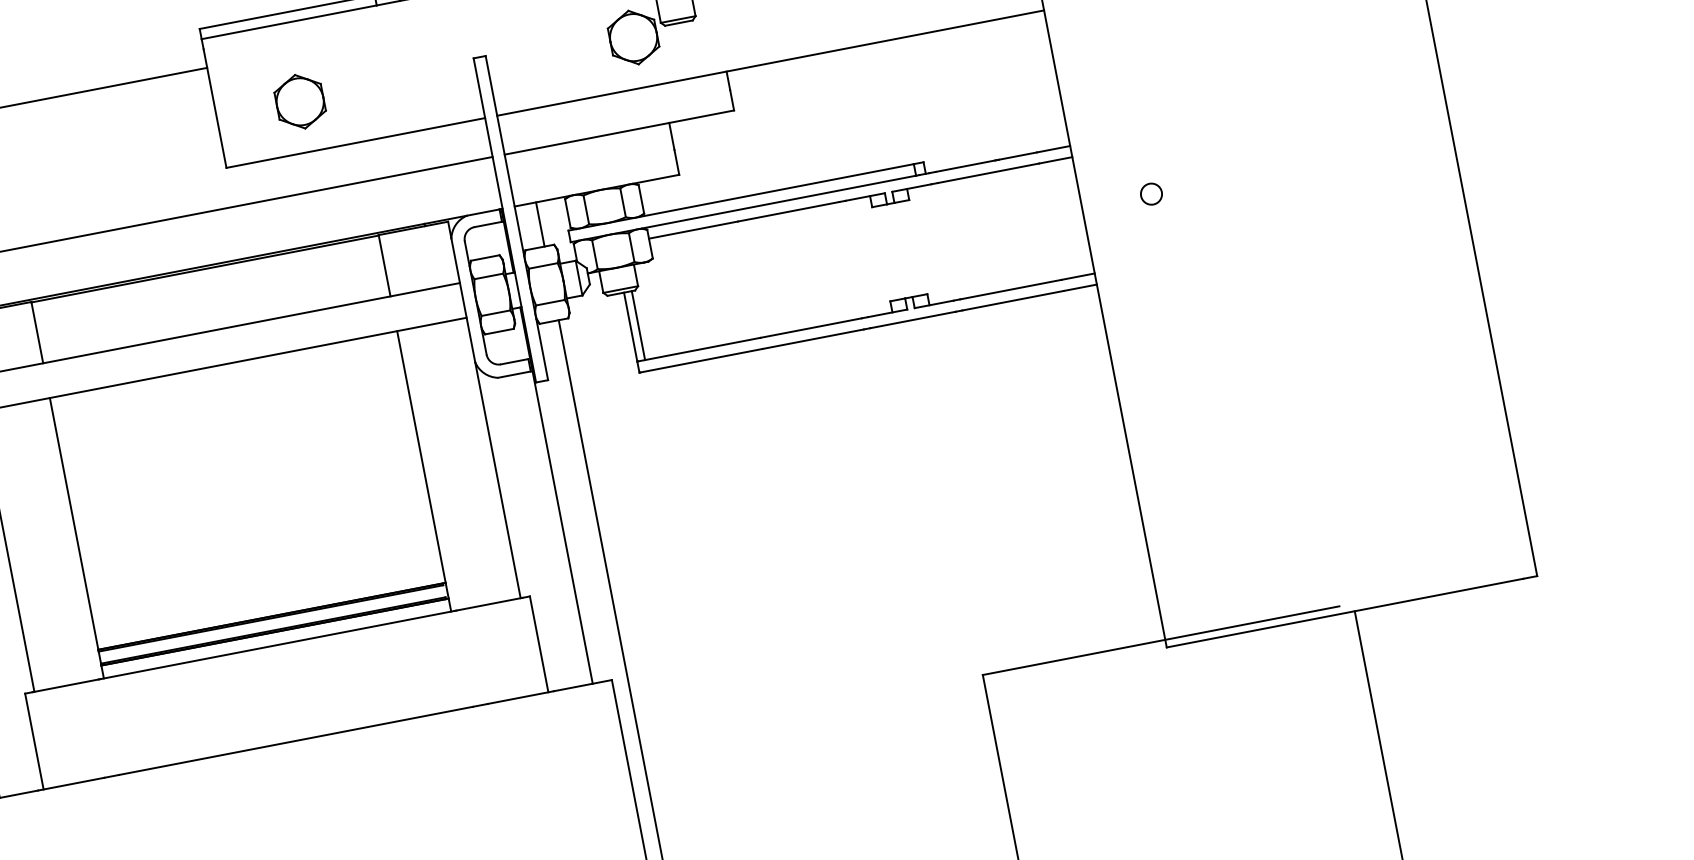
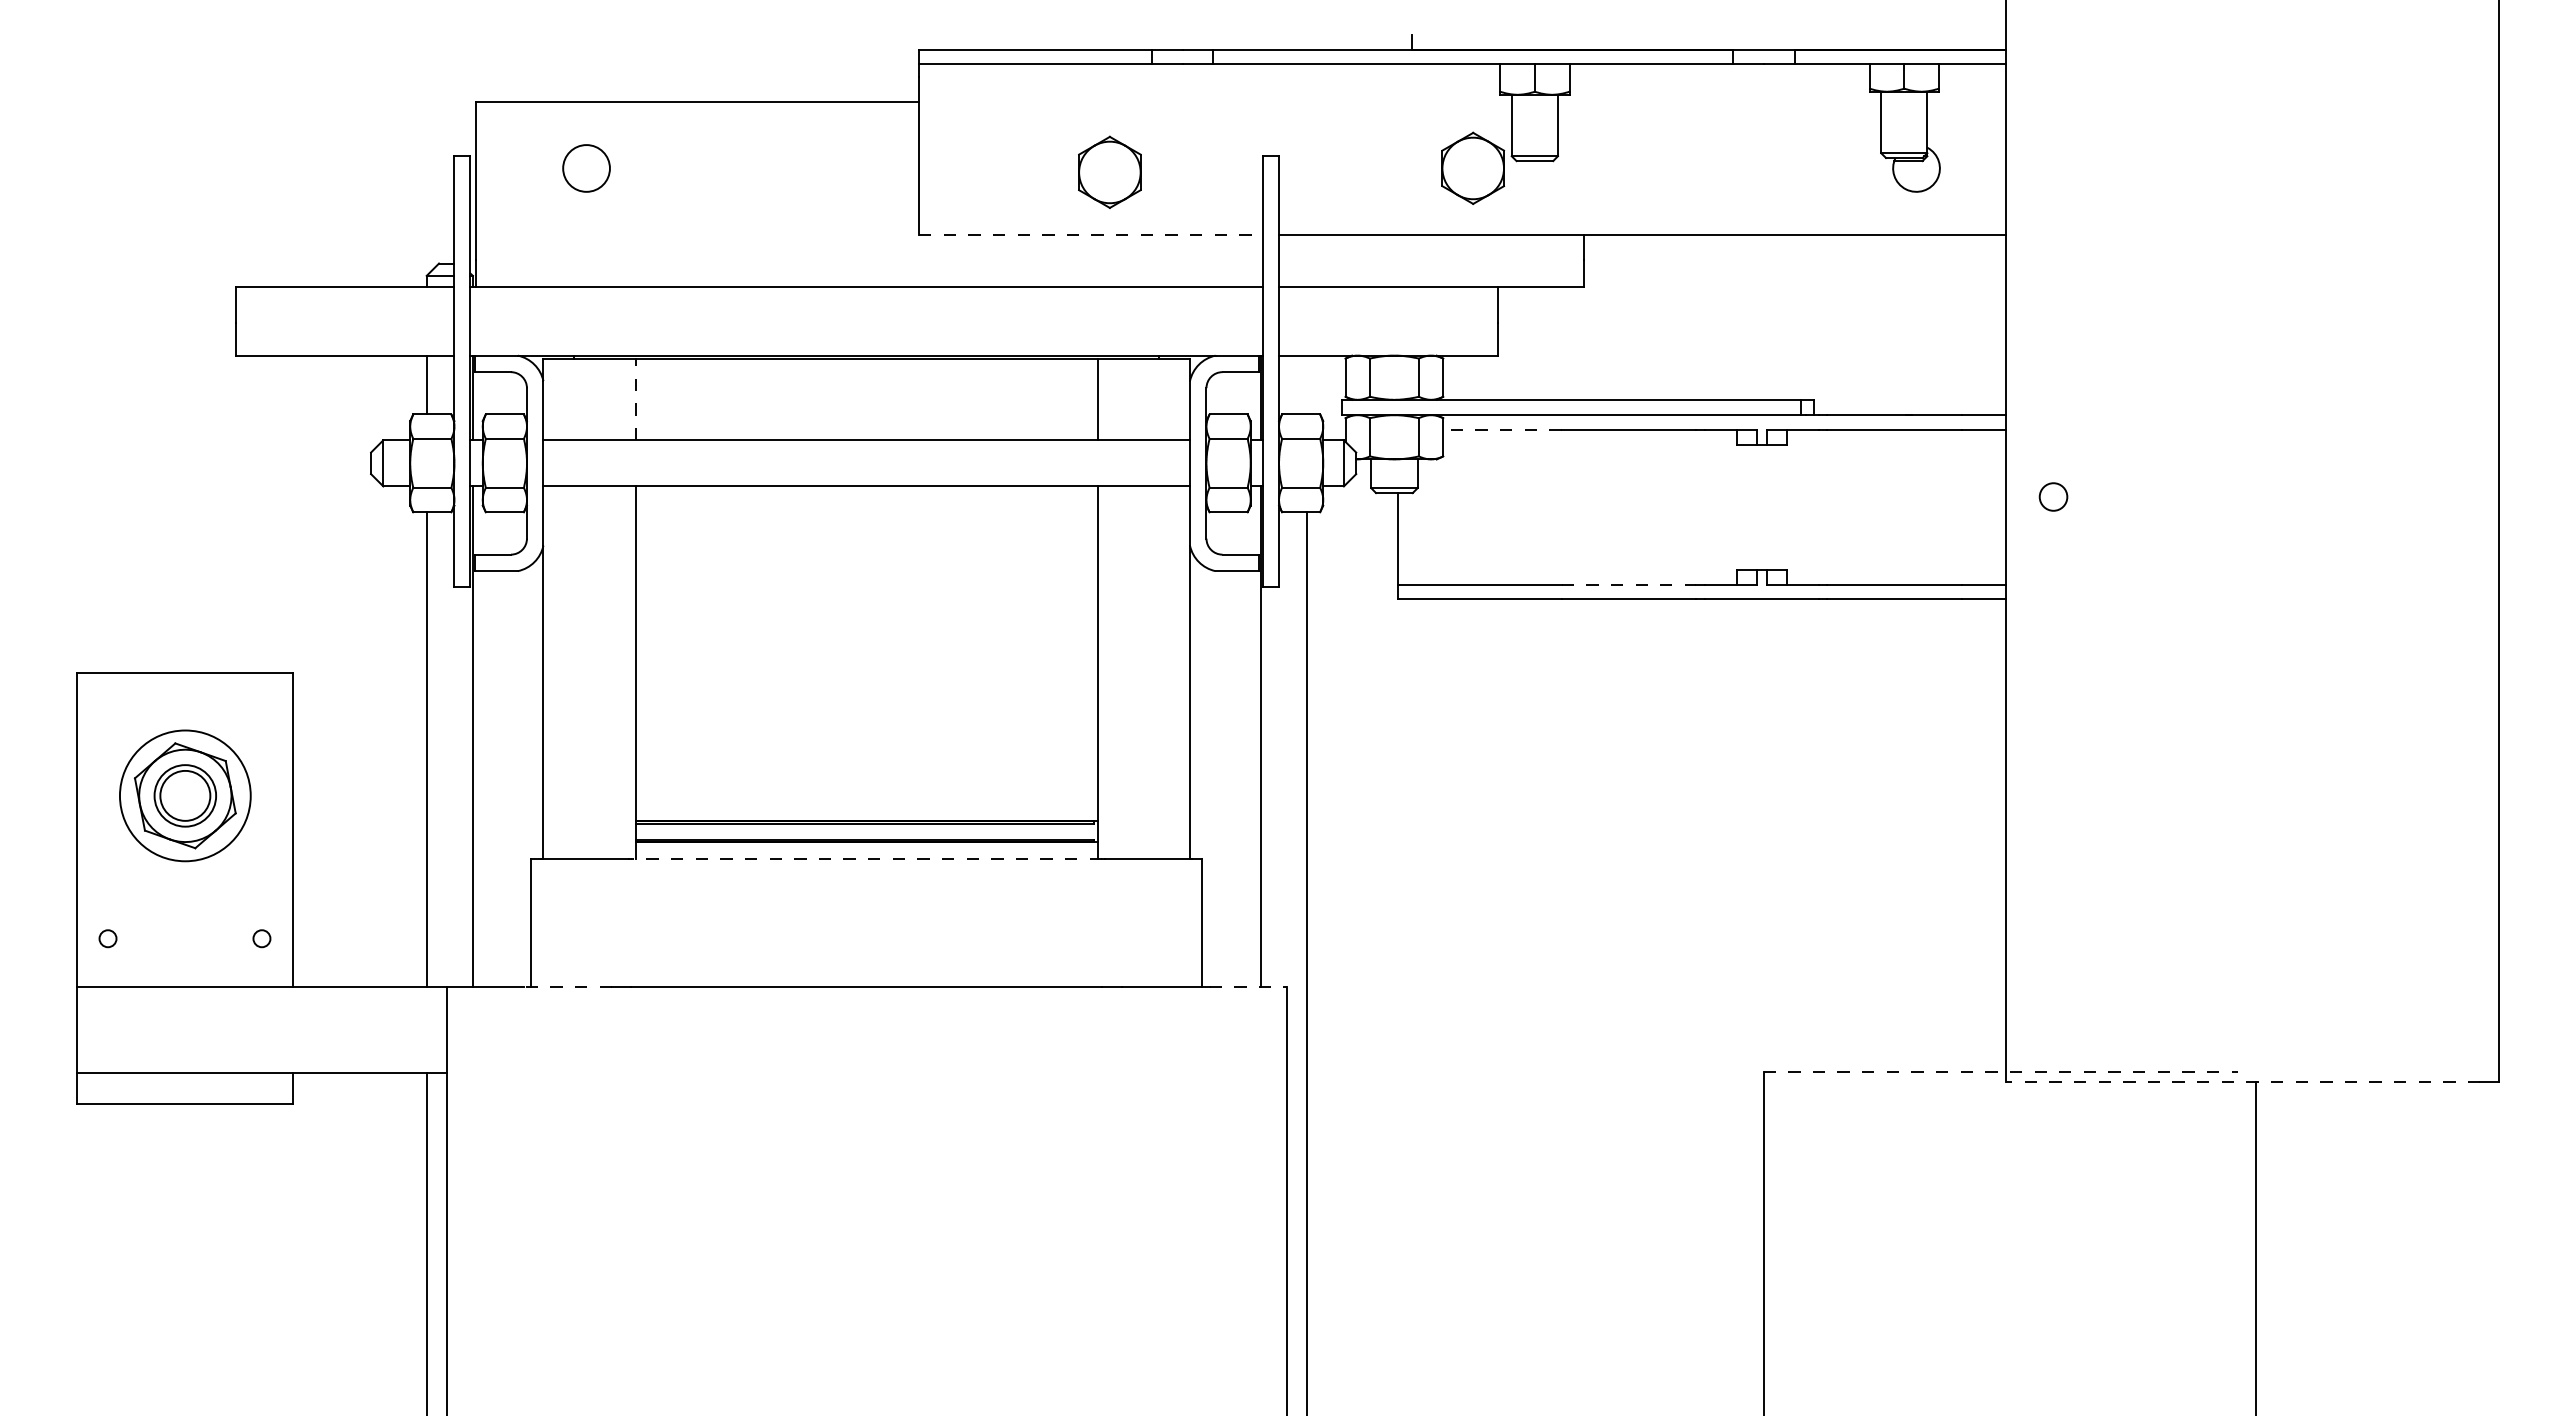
part: (299, 101) -> (1109, 171), moved
line: (356, 142) -> (1091, 234), solid -> dashed
circle: (1151, 193) -> (2053, 496), moved
line: (540, 224) -> (1307, 384), removed
line: (692, 230) -> (1501, 430), solid -> dashed
line: (638, 325) -> (1408, 538), removed
line: (811, 327) -> (1629, 584), solid -> dashed
line: (37, 332) -> (635, 399), solid -> dashed
line: (1344, 612) -> (2242, 1081), solid -> dashed
line: (1161, 640) -> (2001, 1071), solid -> dashed
line: (277, 645) -> (866, 859), solid -> dashed
line: (583, 685) -> (1248, 986), solid -> dashed
line: (70, 784) -> (567, 986), solid -> dashed

